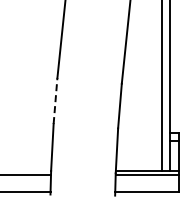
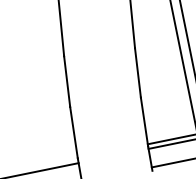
line: (55, 100) -> (67, 81), dashed -> solid

